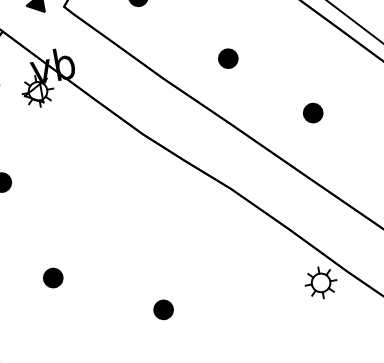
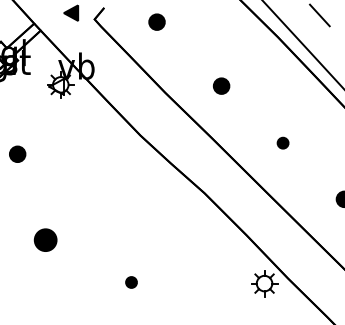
part: (312, 112) -> (282, 142), size x0.7
part: (52, 277) -> (45, 239), size x1.4
part: (163, 309) -> (131, 282), size x0.7

